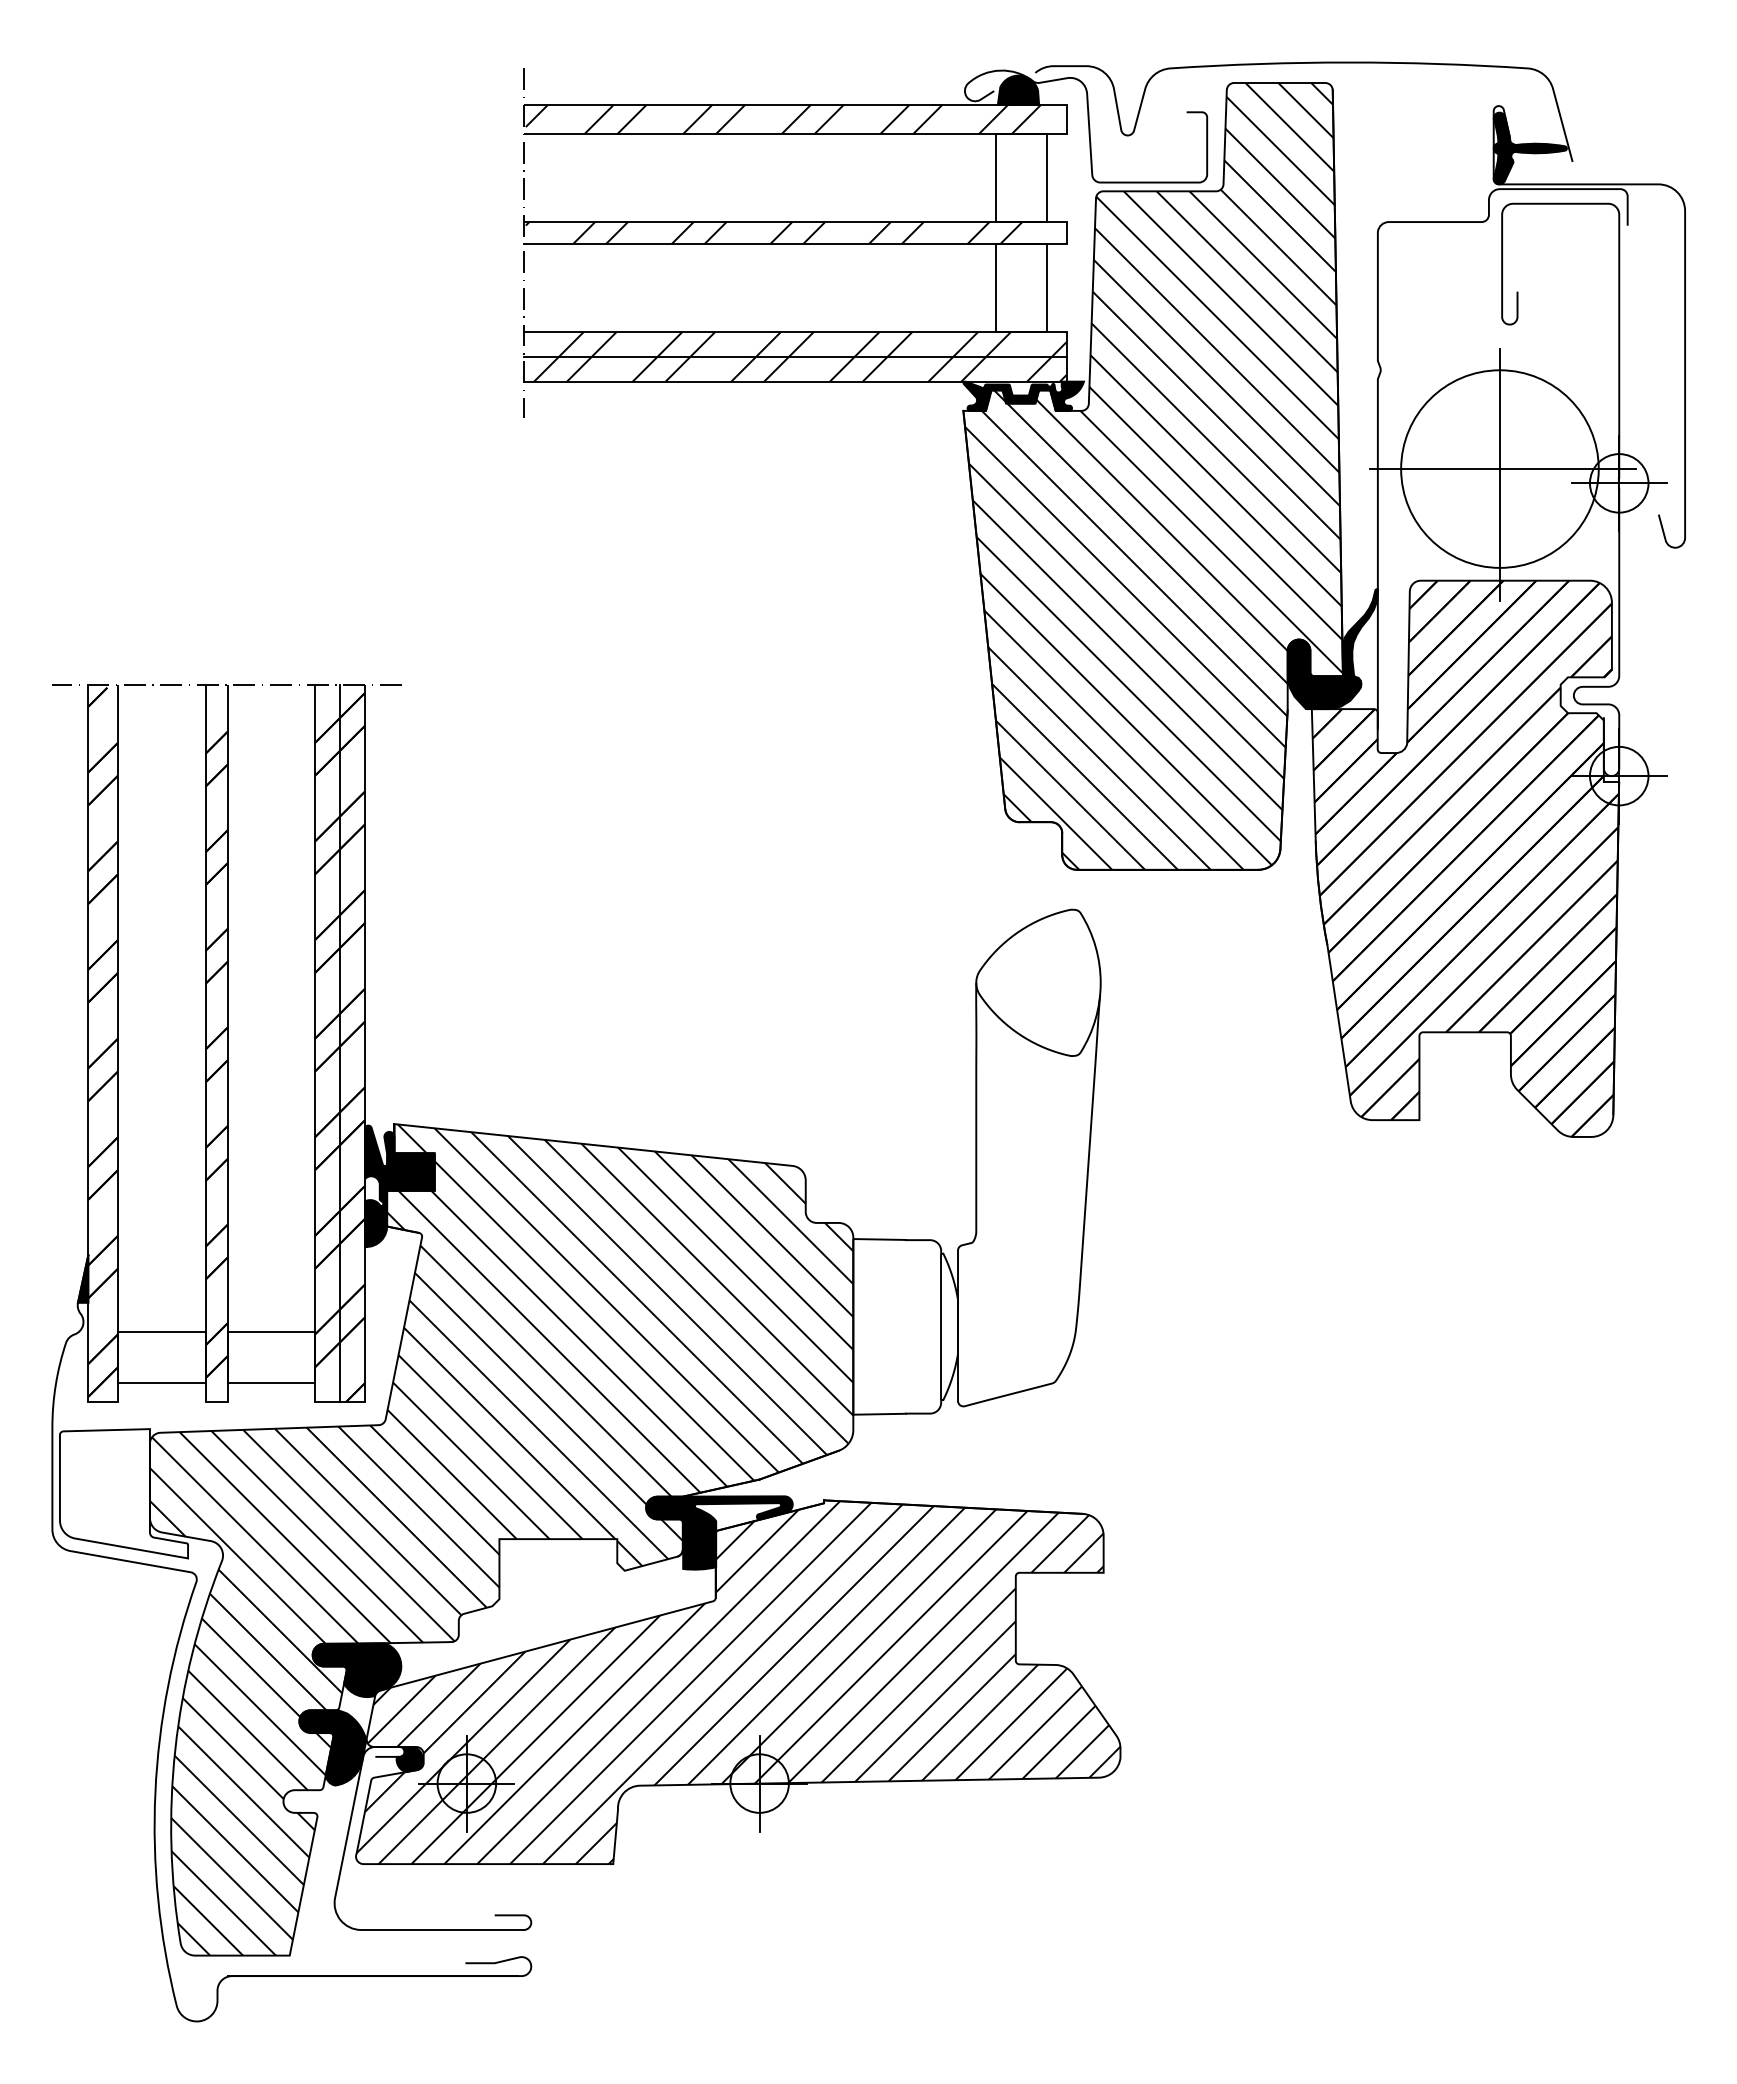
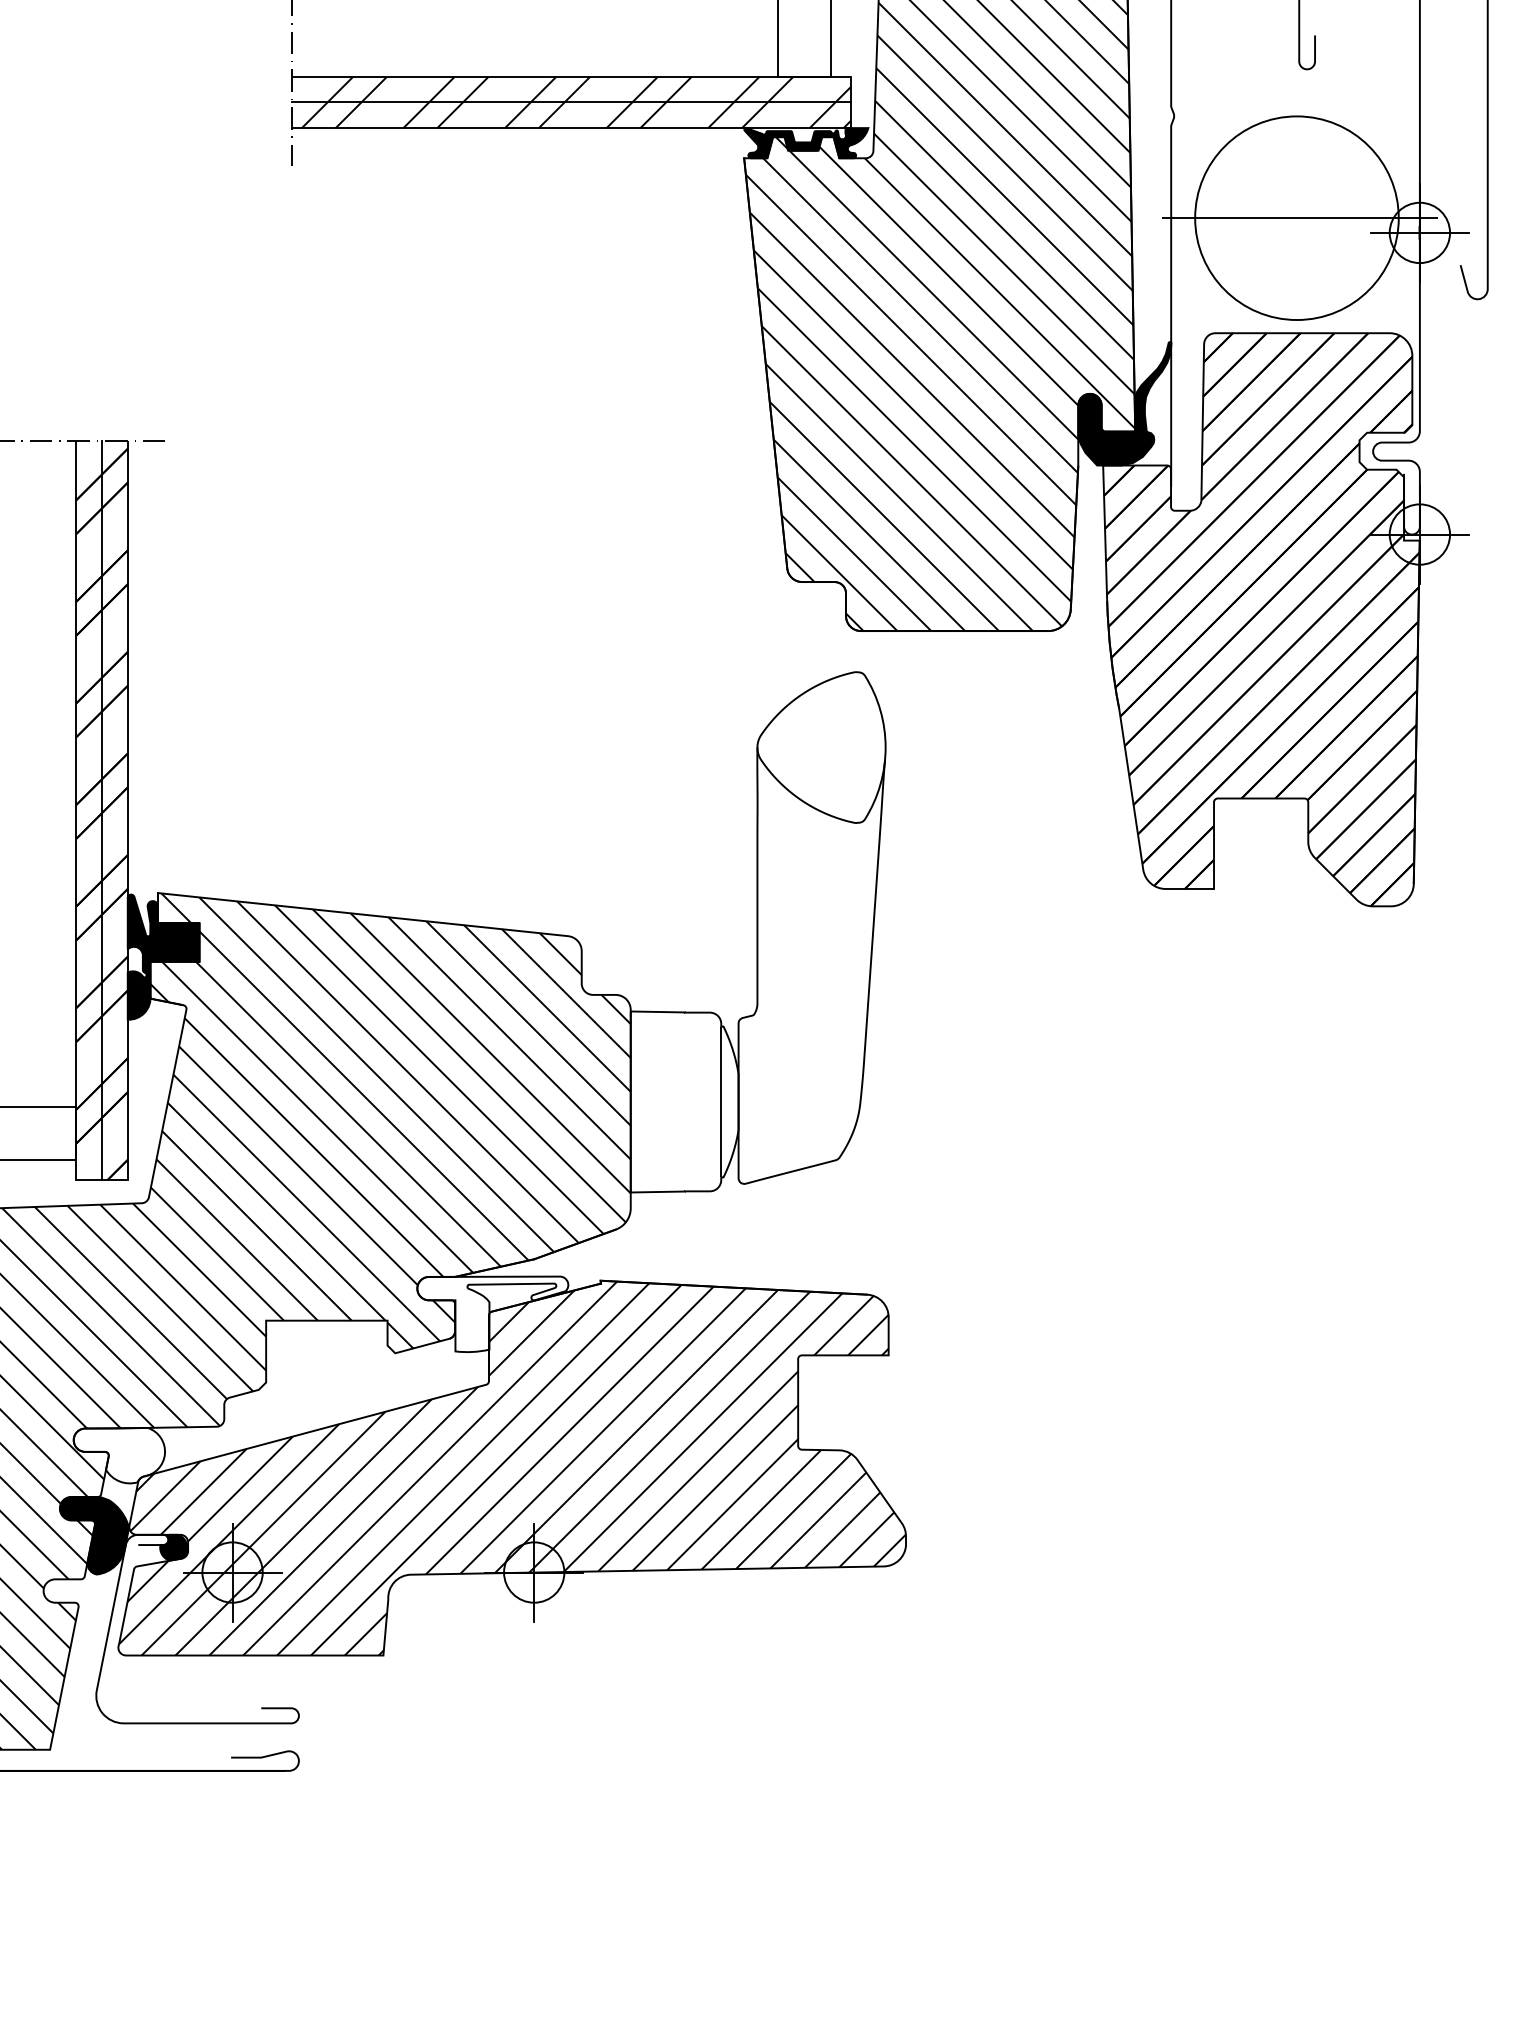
line: (1499, 474) -> (1296, 223), removed
fill: (719, 1532) -> (492, 1313), removed
fill: (356, 1670) -> (118, 1456), removed

